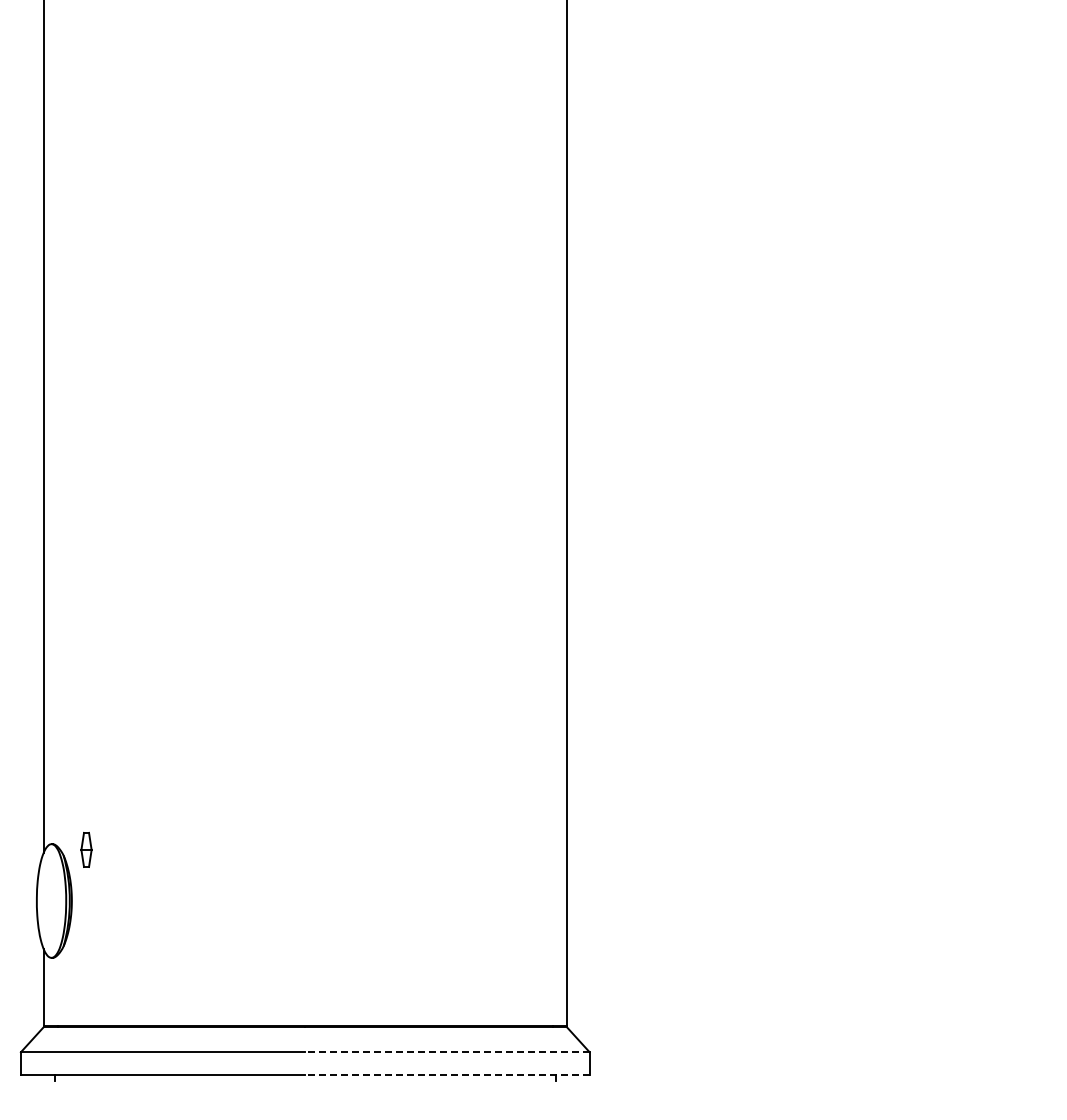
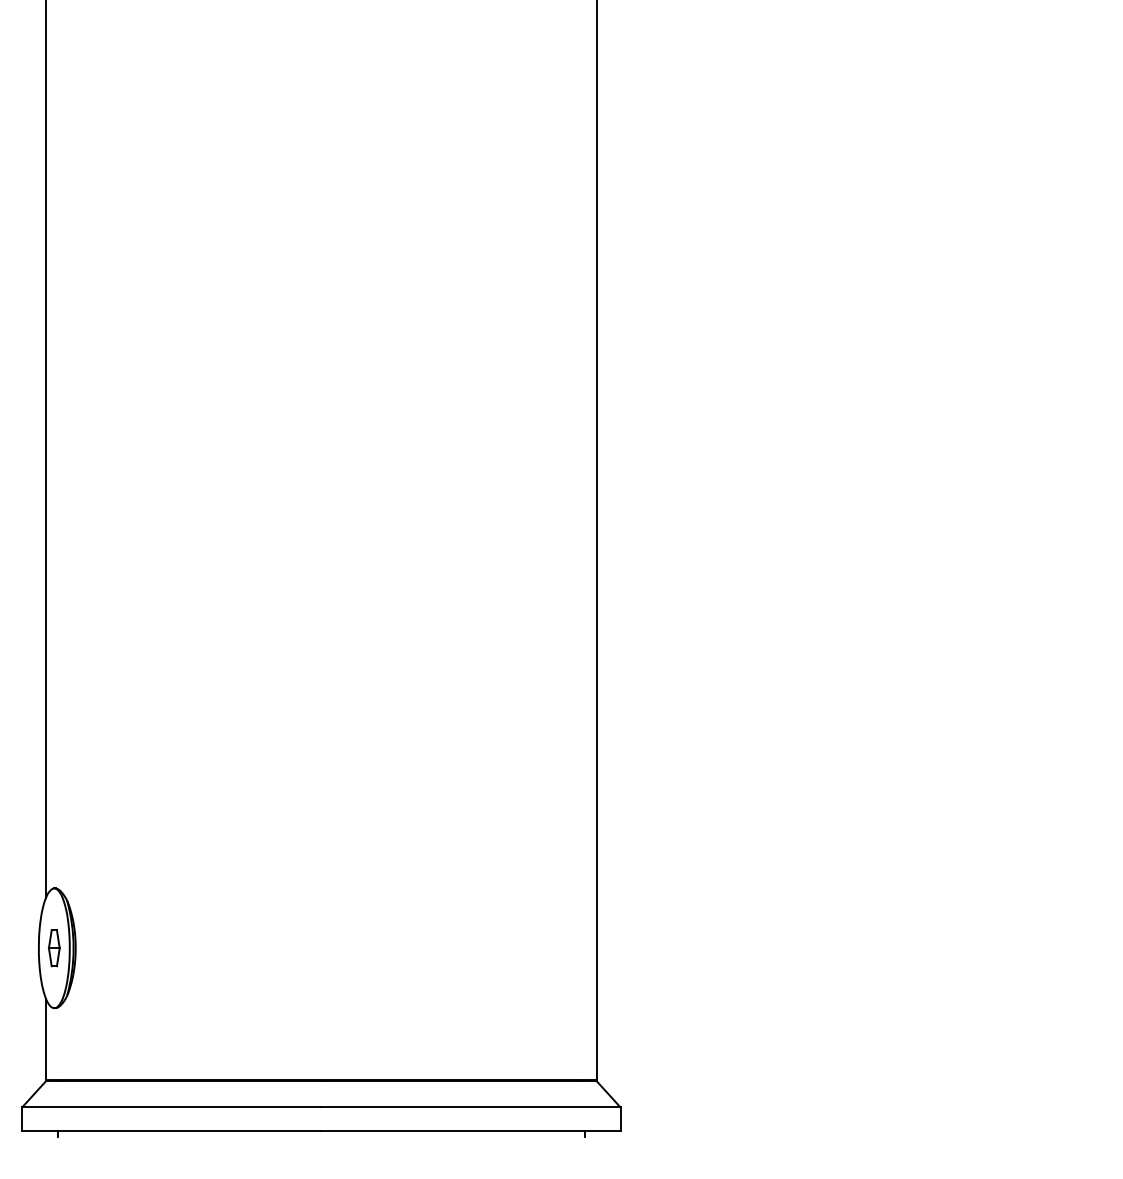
part: (86, 849) -> (54, 947), moved
line: (446, 1052) -> (469, 1107), dashed -> solid
line: (446, 1074) -> (469, 1130), dashed -> solid

